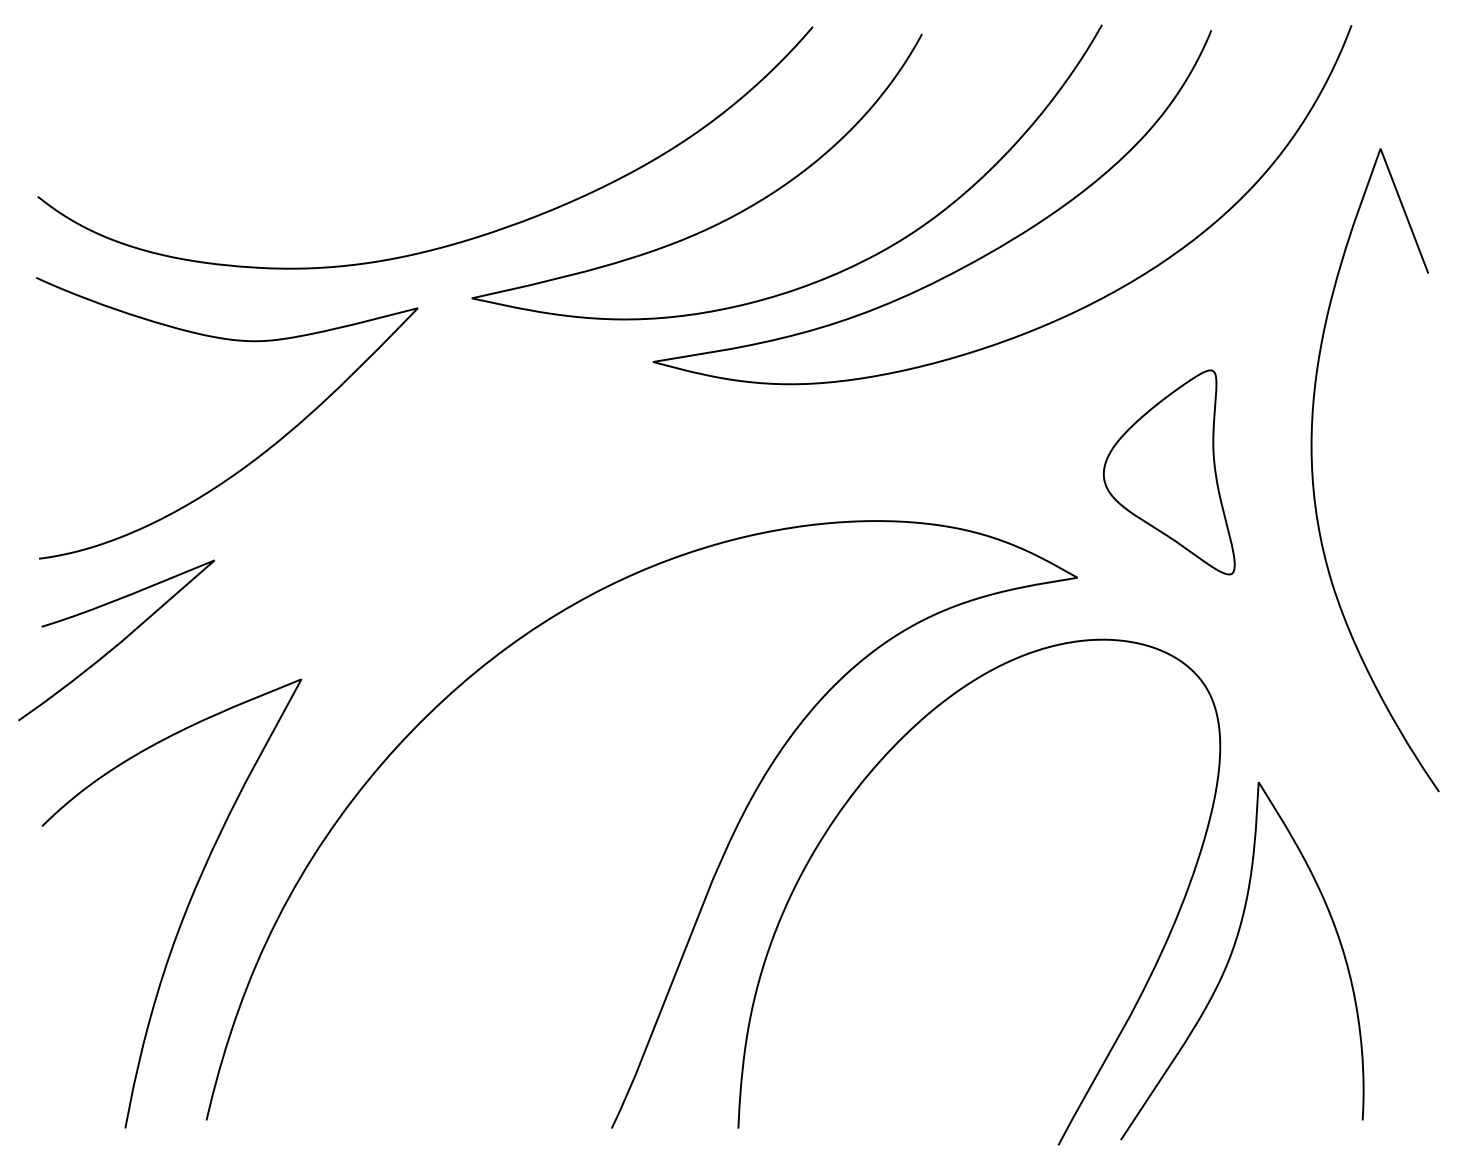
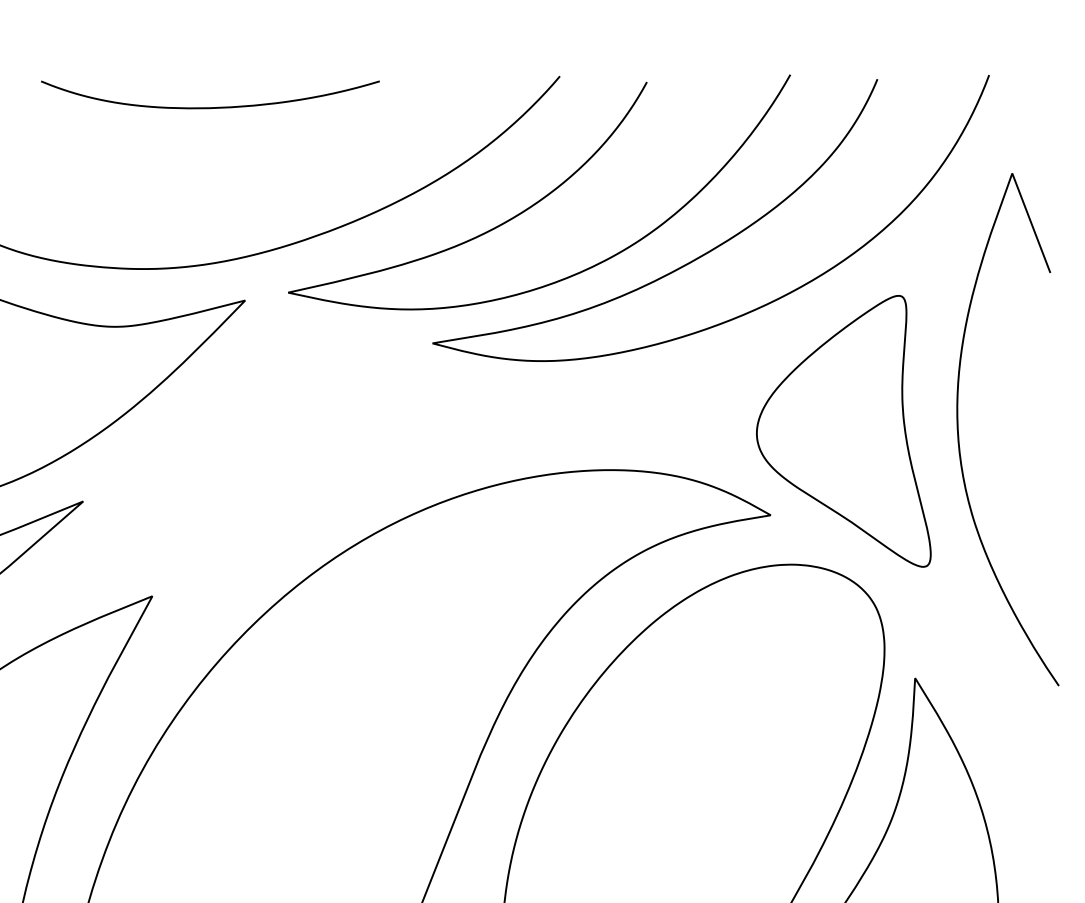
curve: (373, 65) -> (209, 107), added
part: (1169, 472) -> (844, 431), size x1.67

